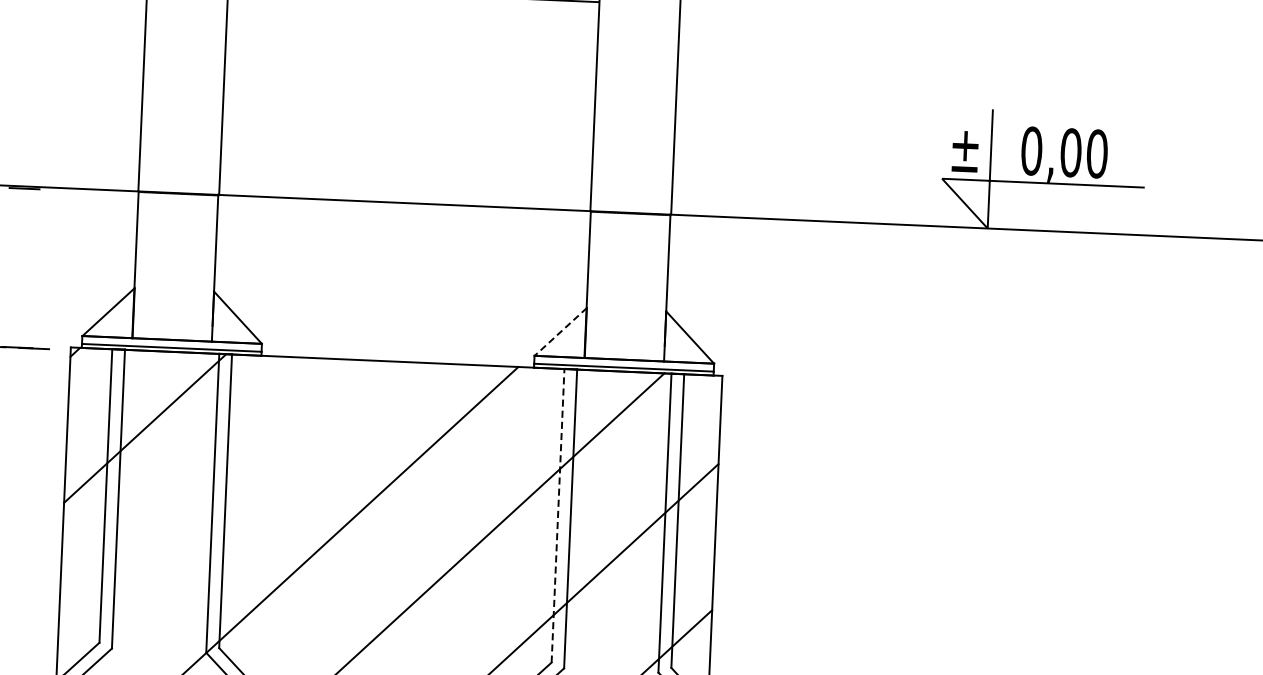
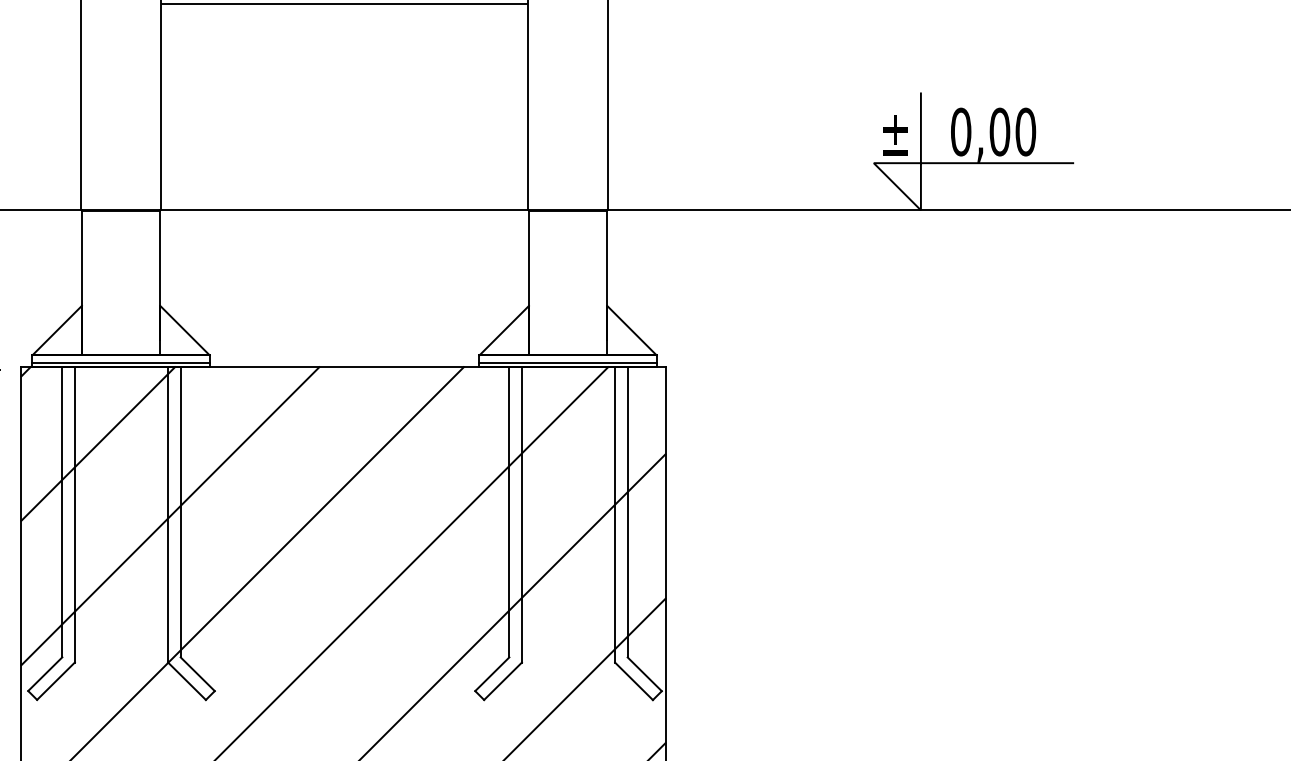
line: (561, 331) -> (504, 330), dashed -> solid
line: (215, 505) -> (170, 516), added
line: (558, 515) -> (509, 511), dashed -> solid

